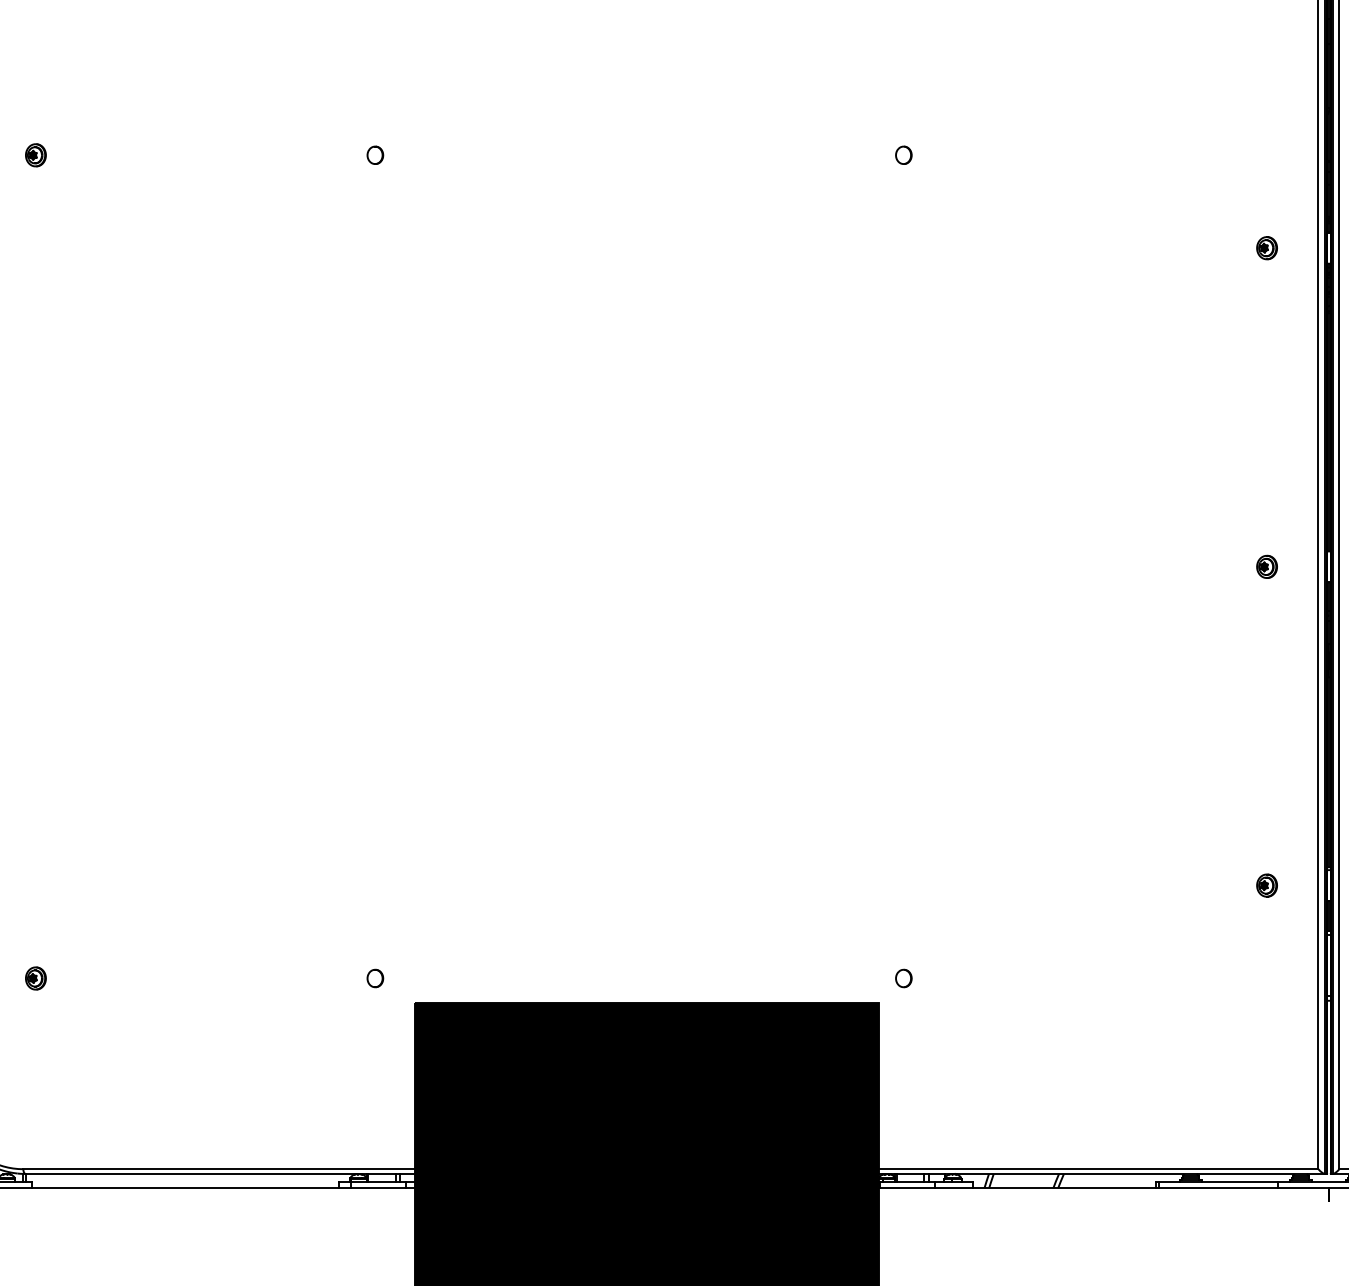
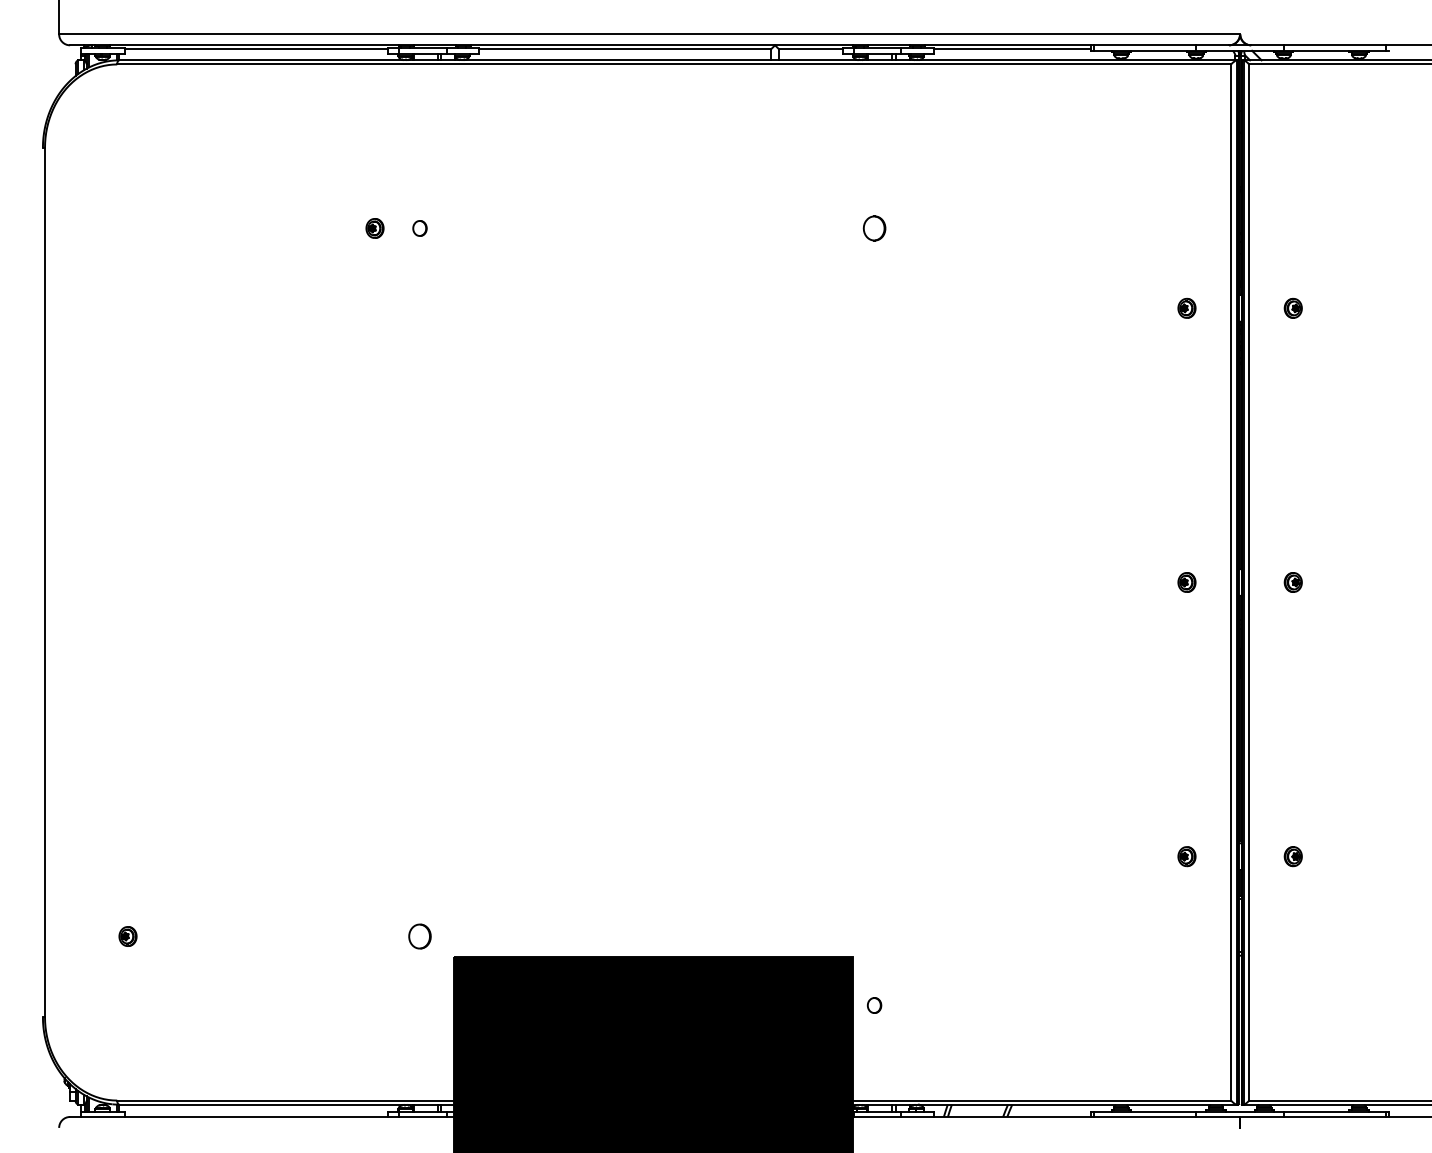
part: (35, 155) -> (374, 228), moved
part: (903, 155) -> (874, 228), size x1.6
part: (374, 978) -> (419, 936), size x1.6
part: (903, 978) -> (874, 1005), moved

